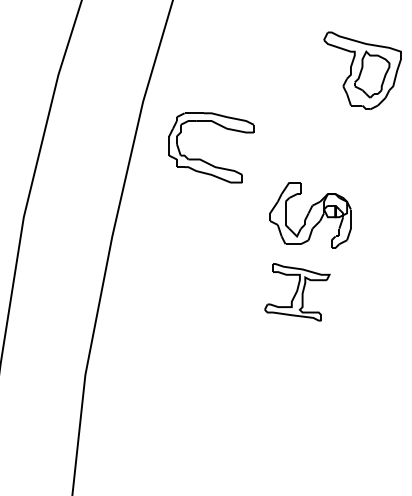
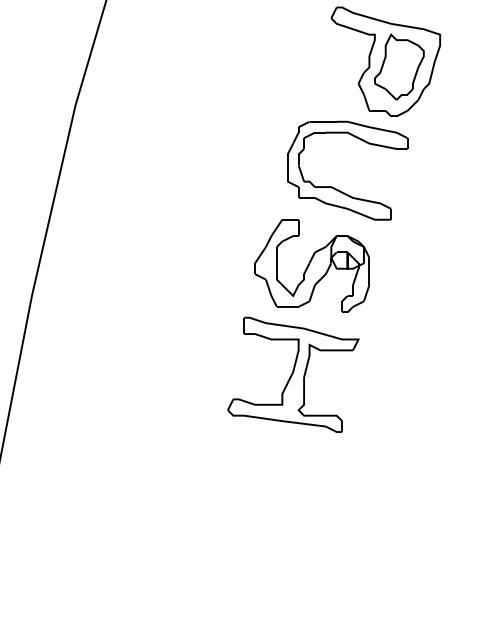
part: (204, 160) -> (337, 188), moved
part: (297, 292) -> (293, 375), size x1.43

